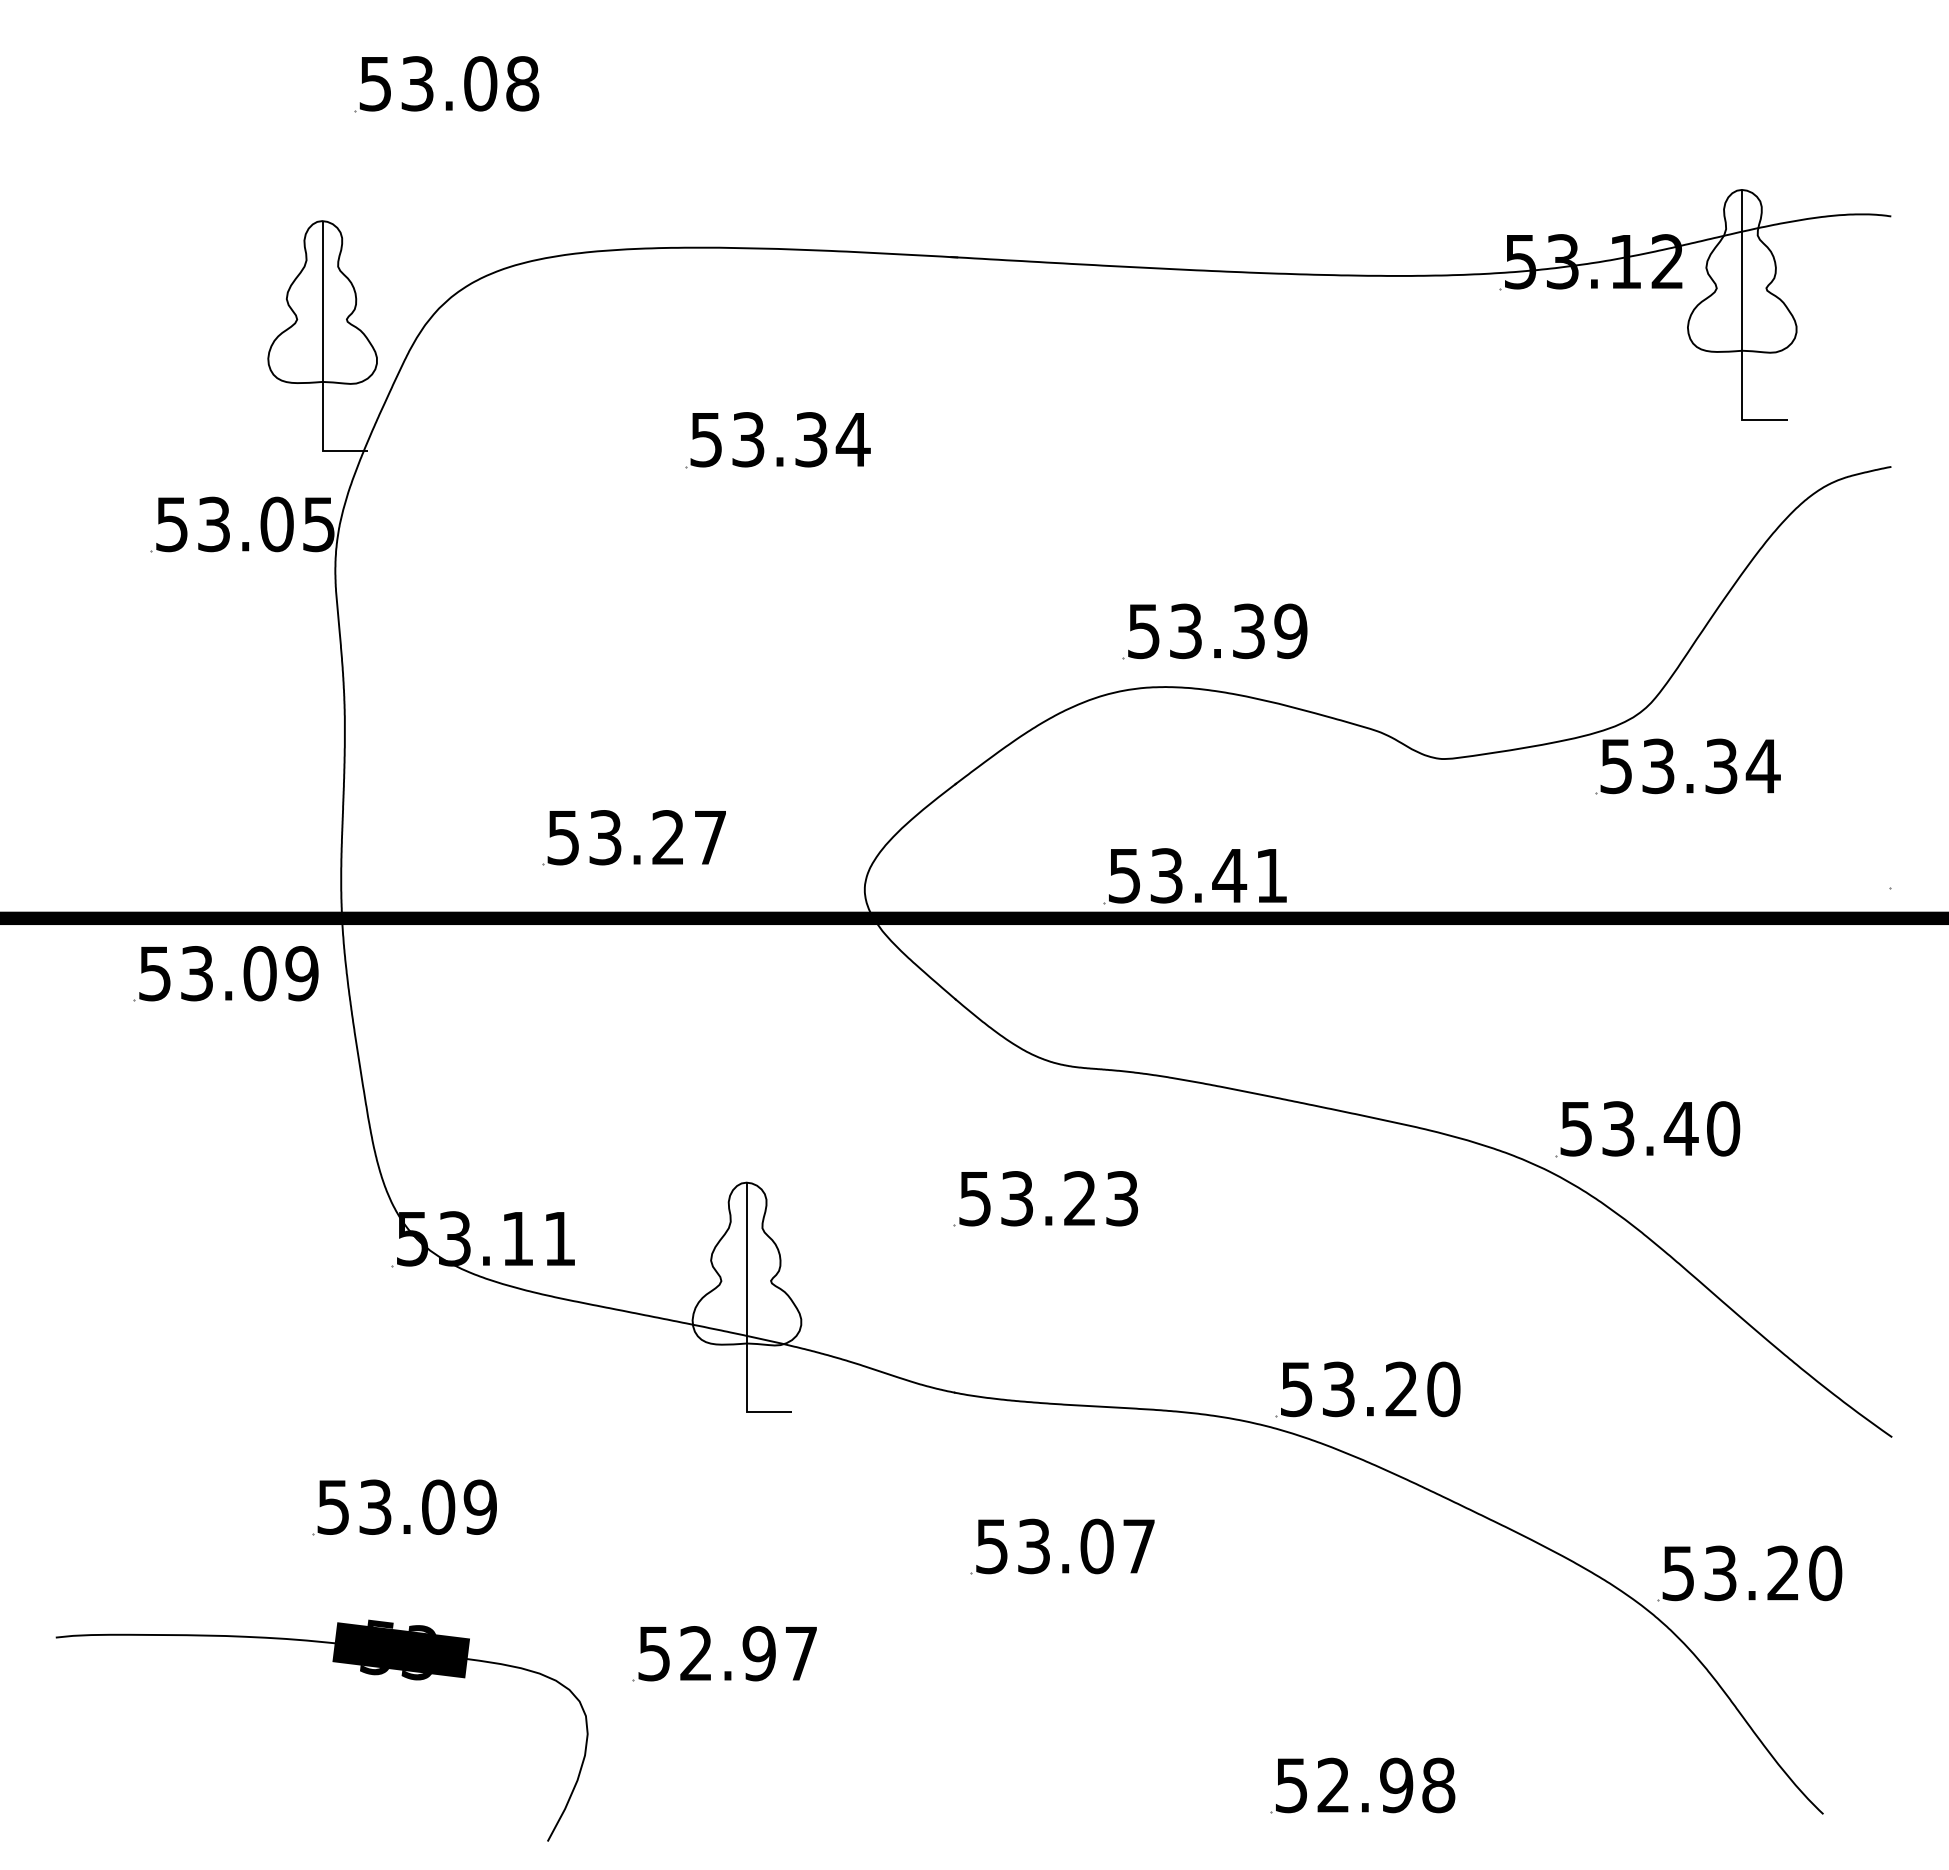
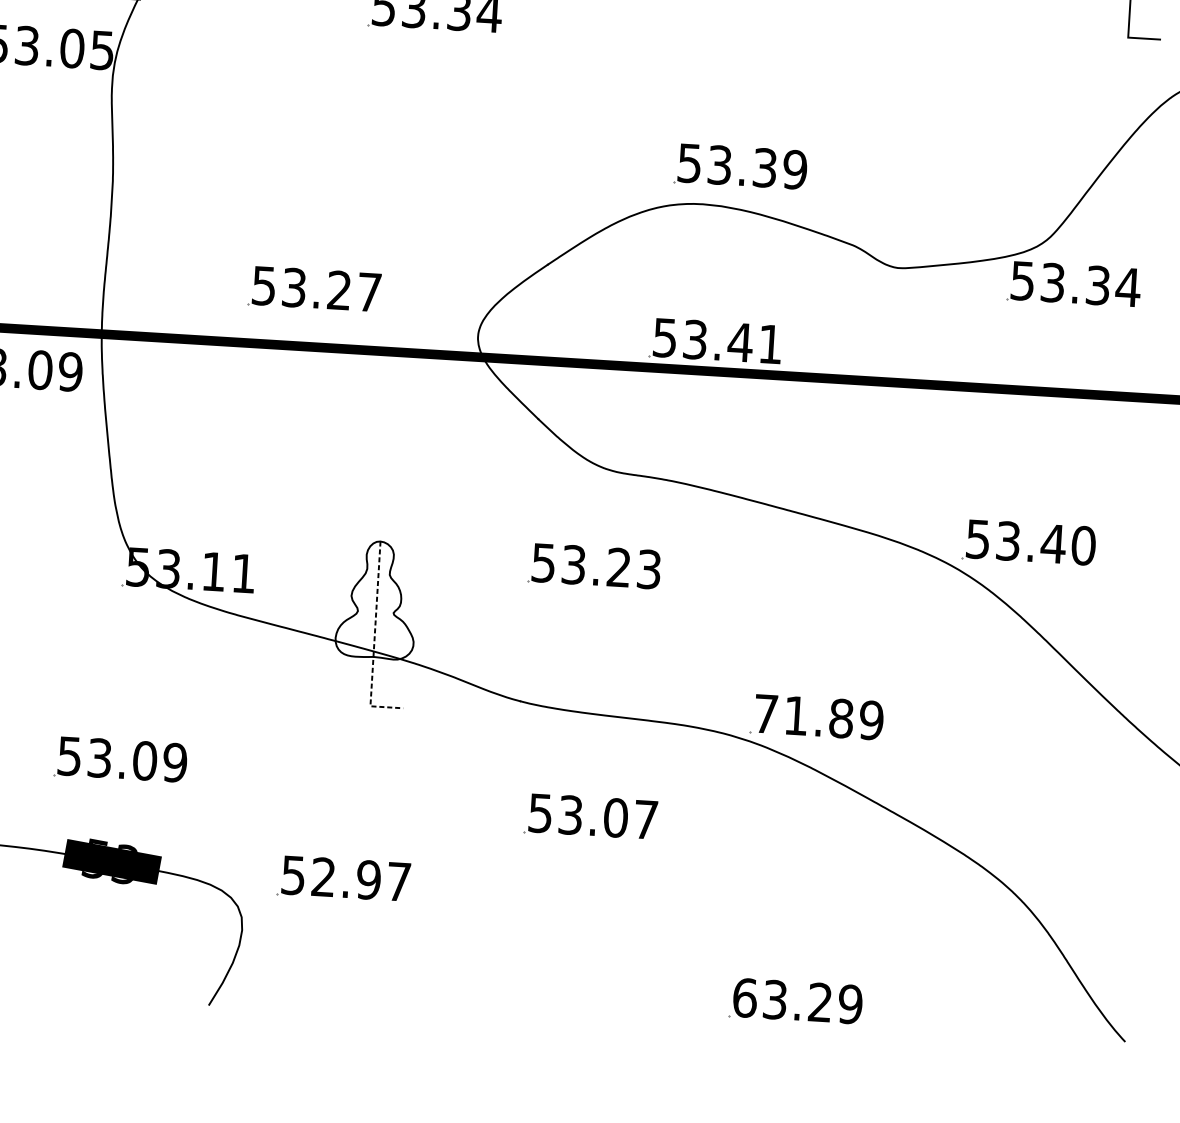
line: (746, 1321) -> (374, 641), solid -> dashed
text: (1370, 1389) -> (818, 717), 53.20 -> 71.89
part: (1735, 1578) -> (1072, 868), removed
text: (1365, 1785) -> (798, 1001), 52.98 -> 63.29

